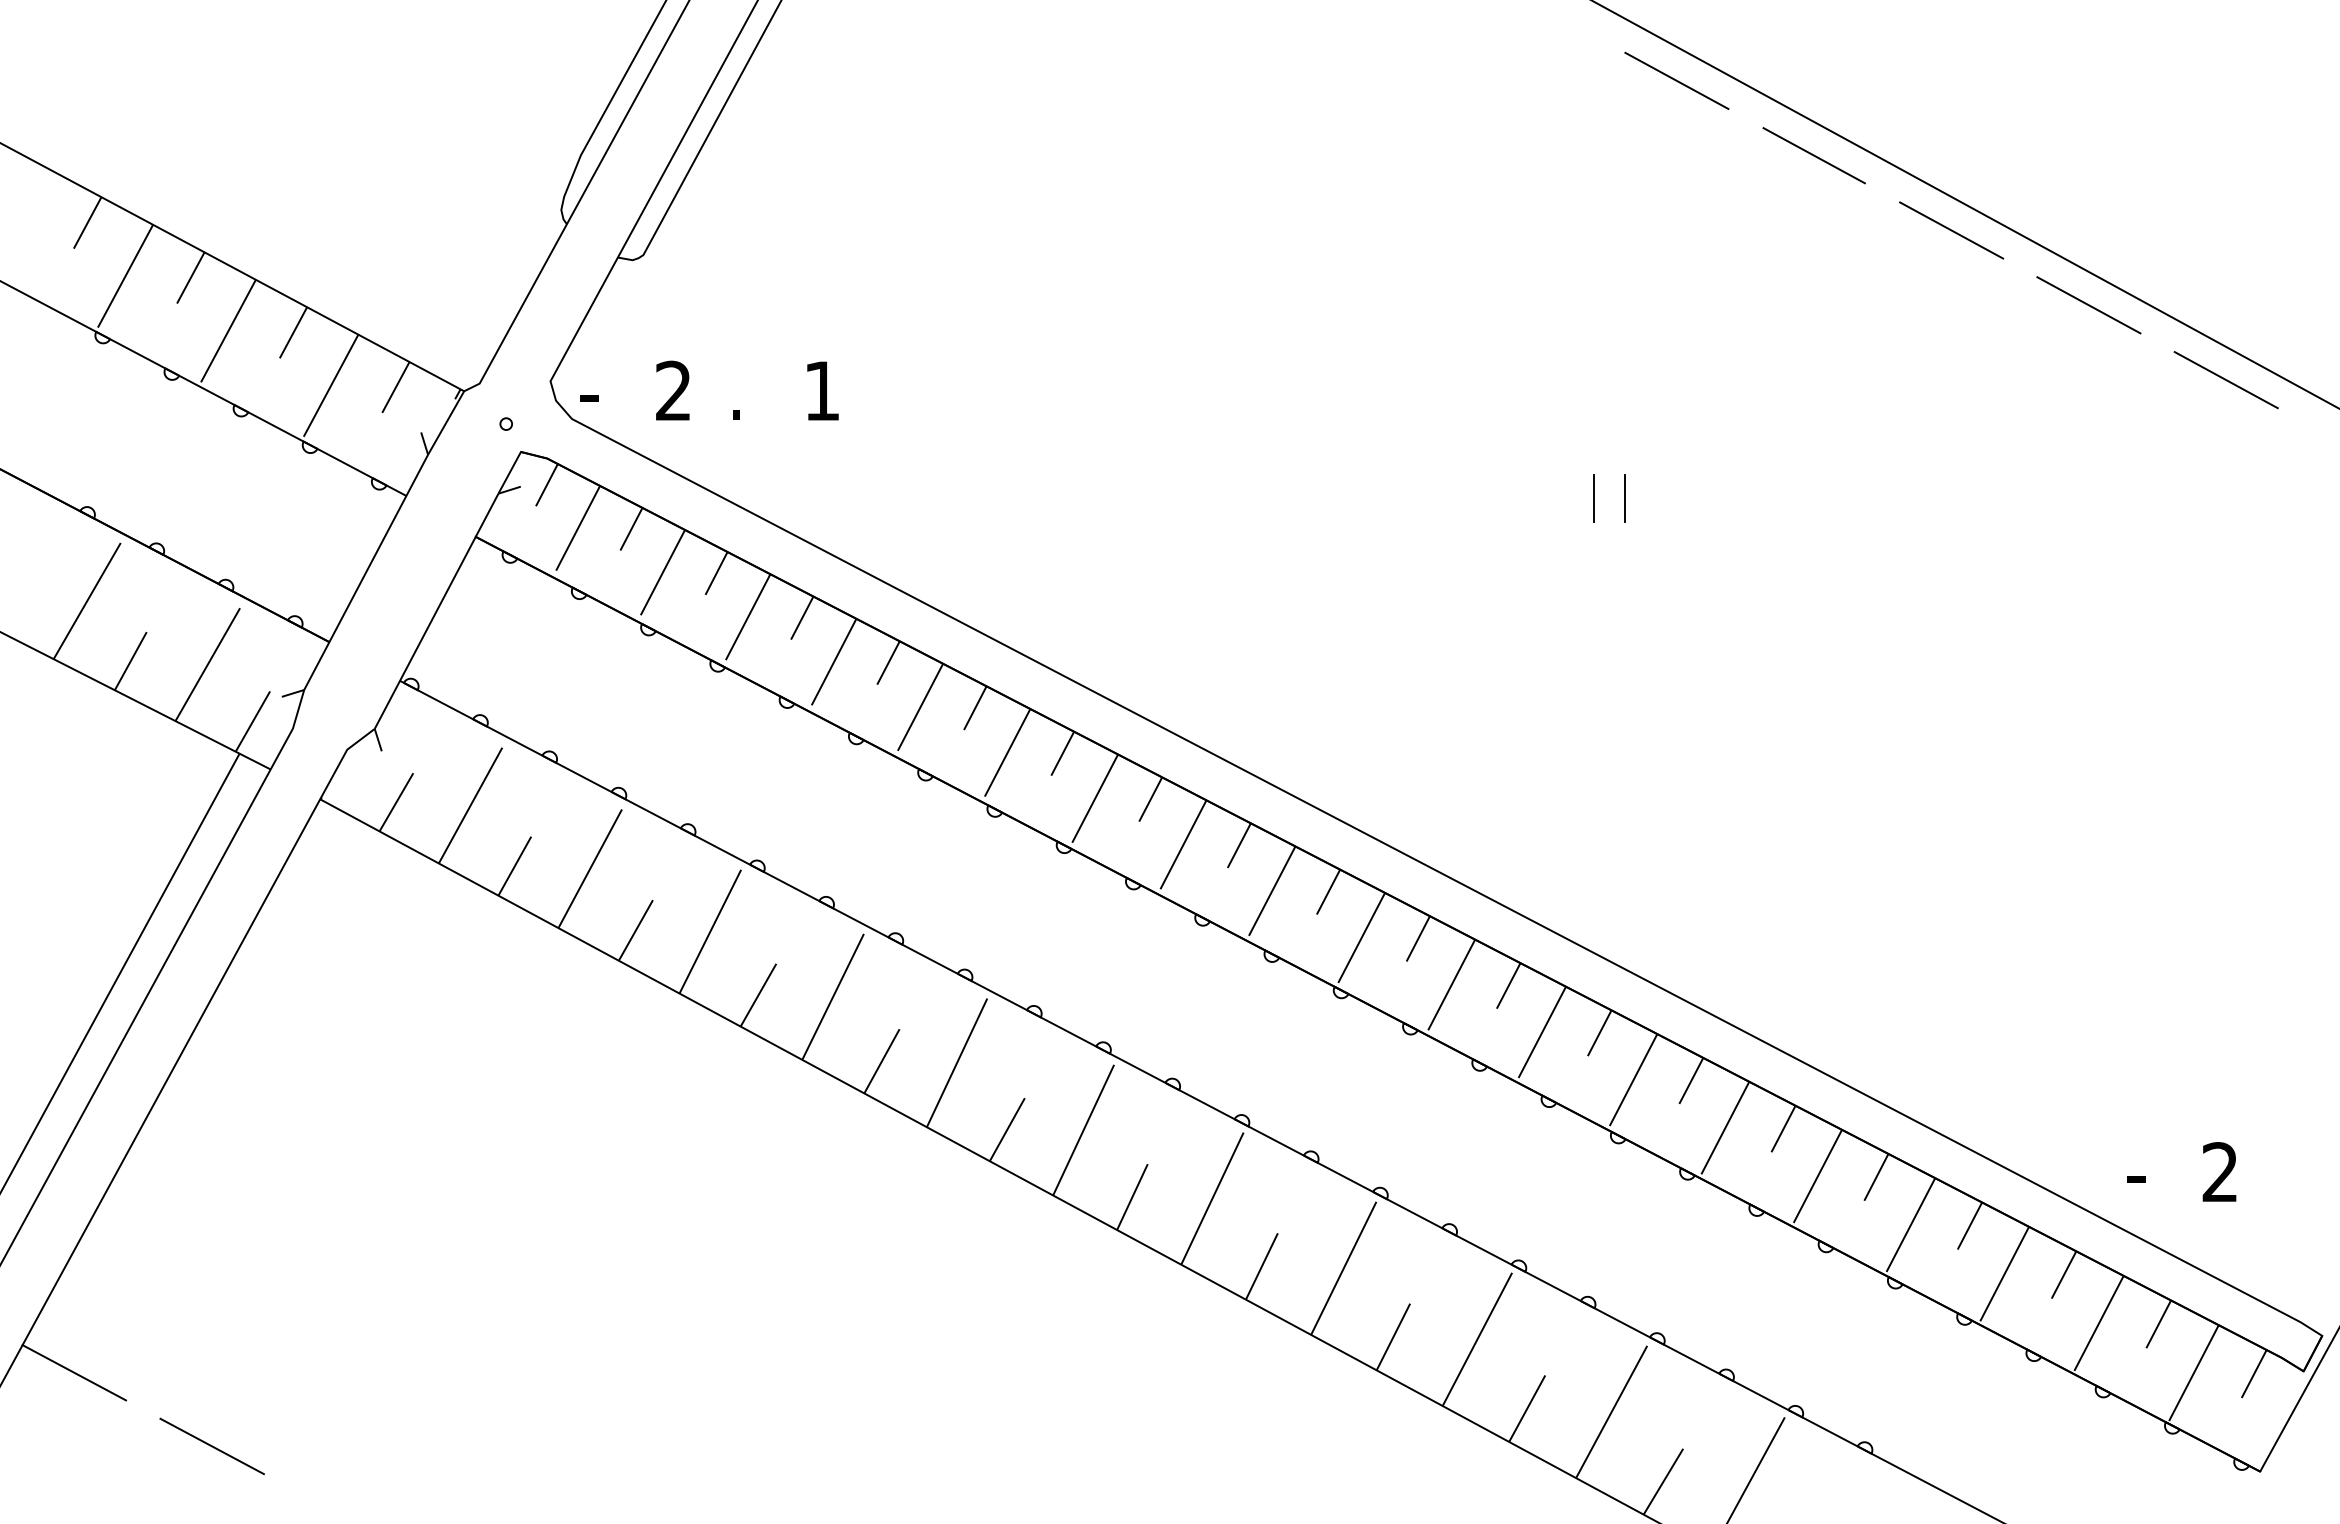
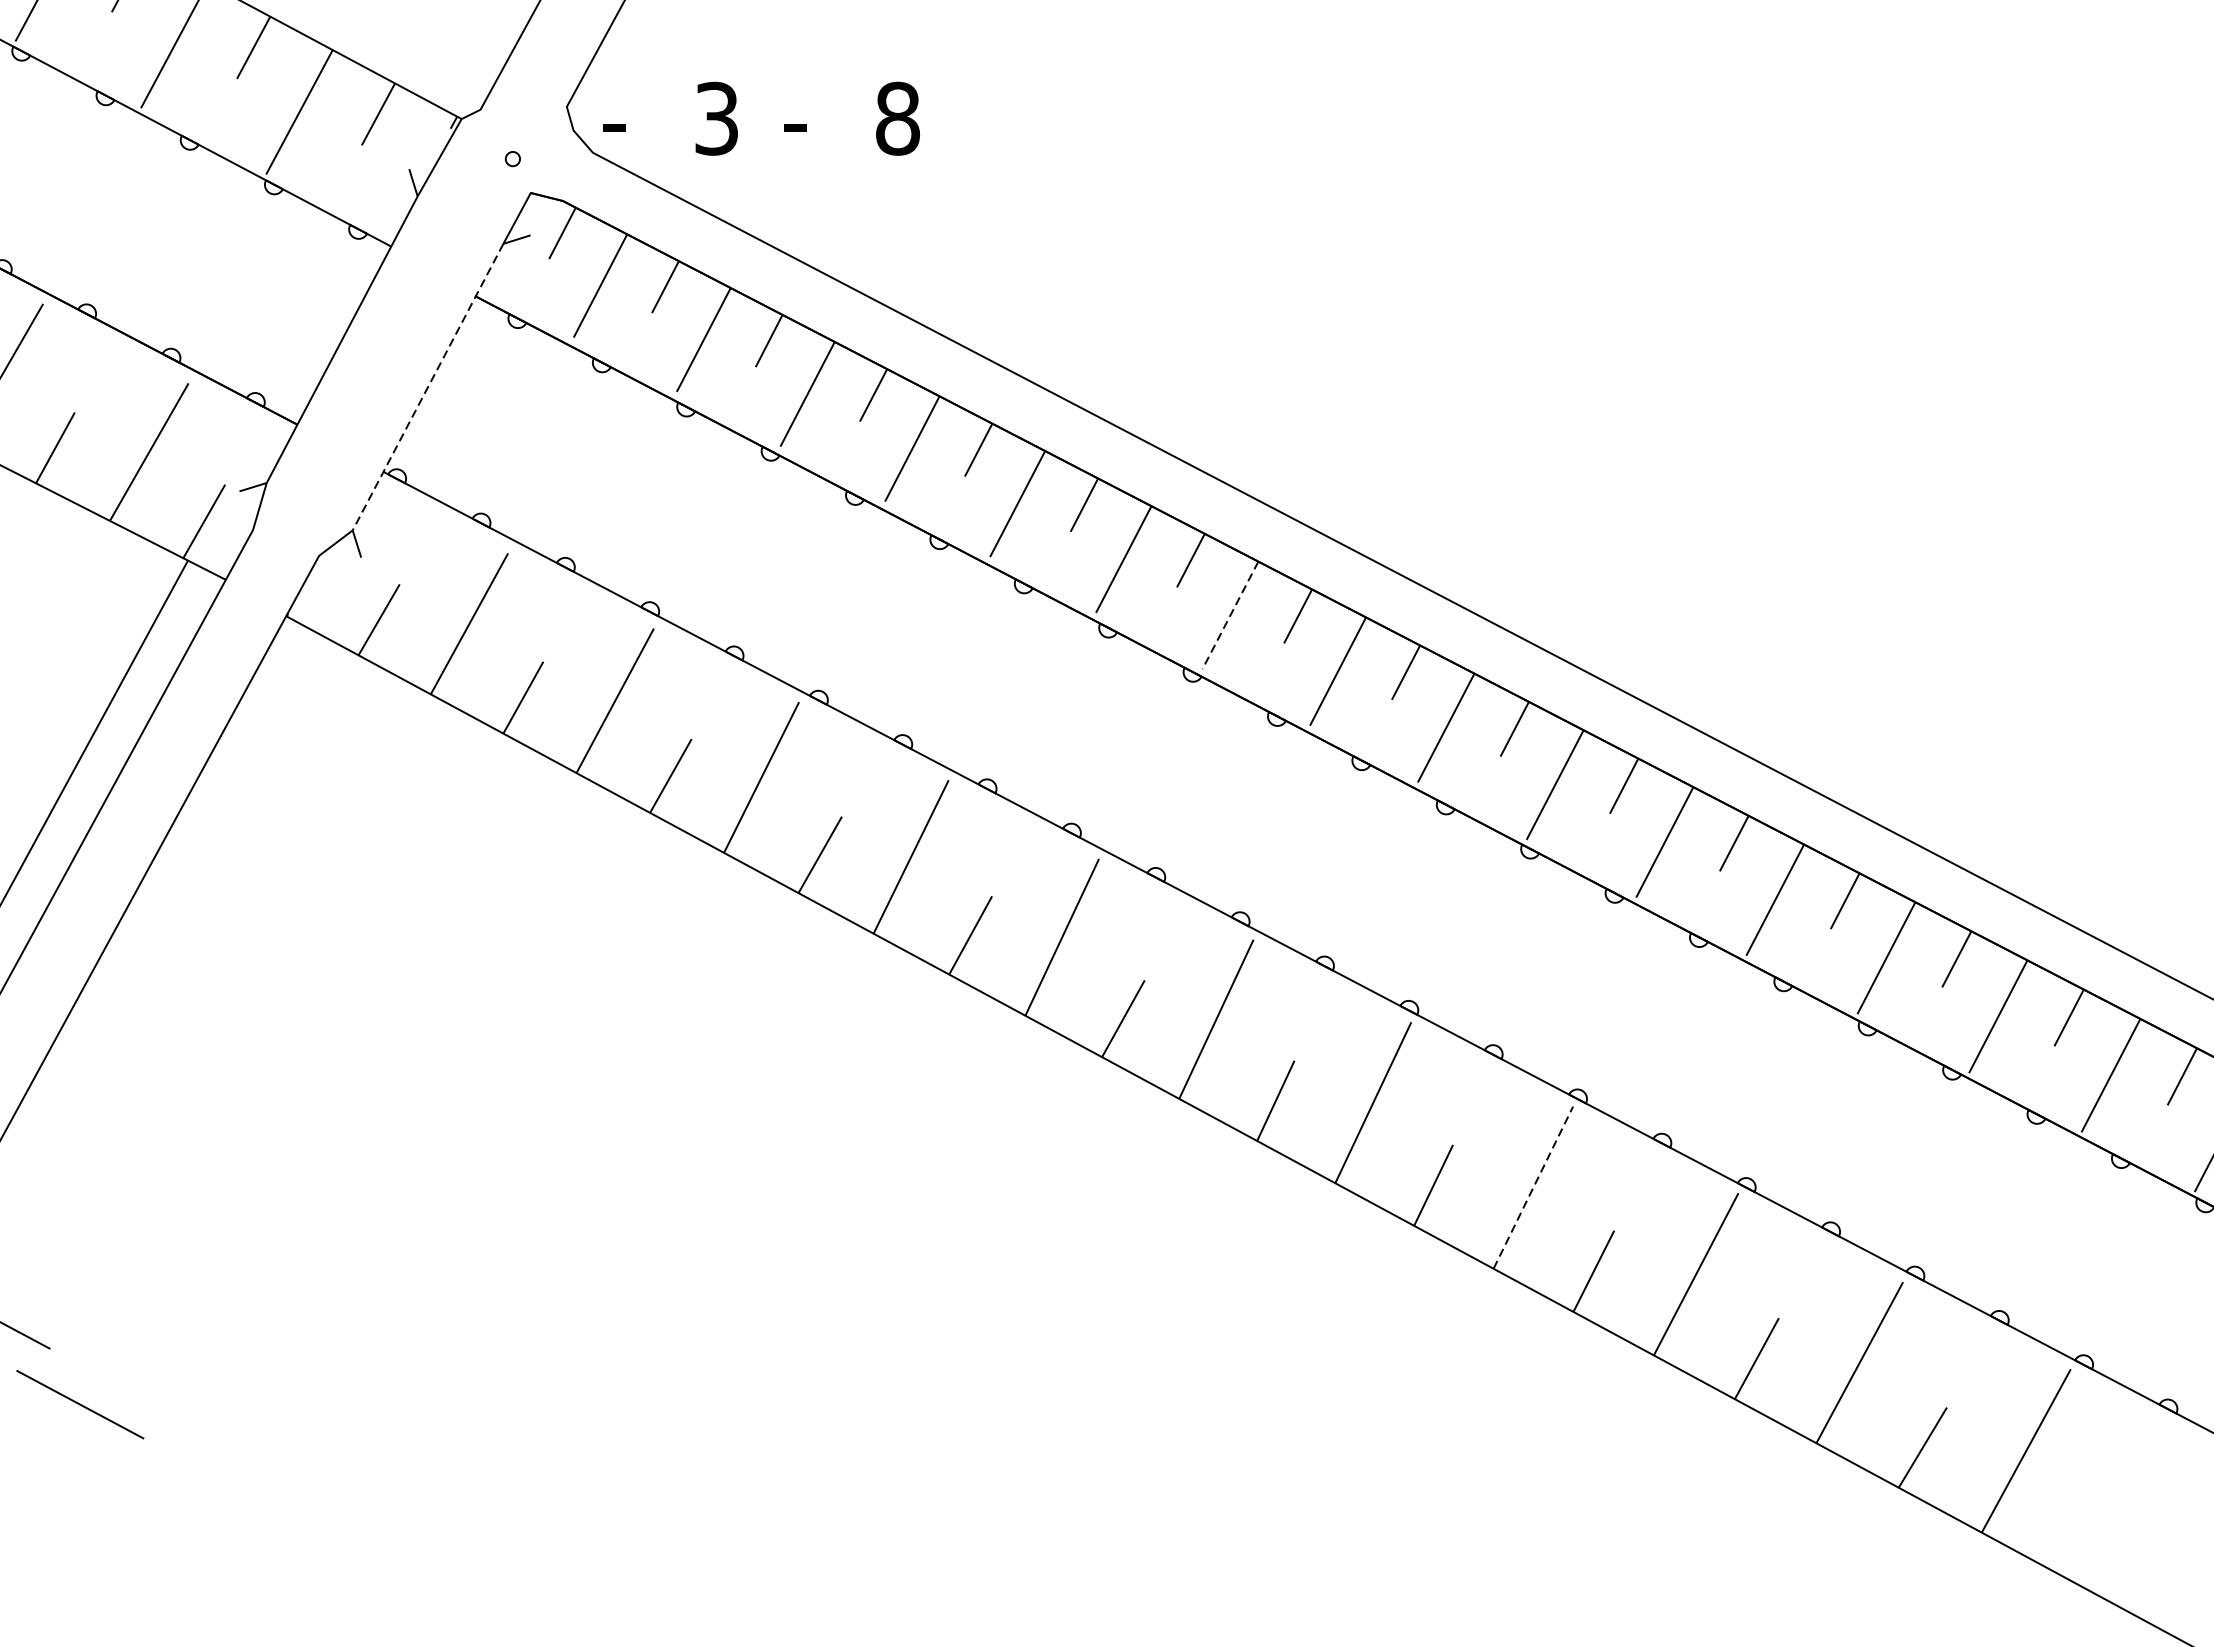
text: (673, 390) -> (716, 118), 2 -> 3
text: (822, 390) -> (898, 118), 1 -> 8
text: (738, 407) -> (795, 138), . -> -
line: (1593, 498) -> (1837, 249), removed
line: (1625, 498) -> (1876, 249), removed
line: (436, 611) -> (427, 387), solid -> dashed
line: (1095, 798) -> (1230, 615), solid -> dashed
line: (1344, 1267) -> (1534, 1186), solid -> dashed
line: (211, 1446) -> (79, 1404), moved

